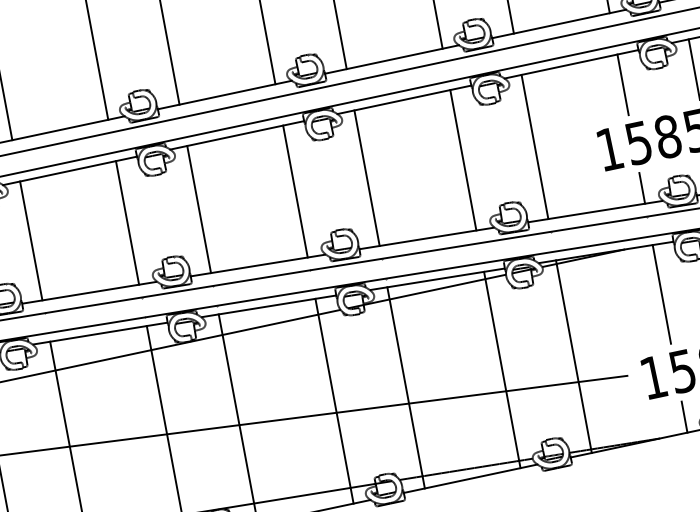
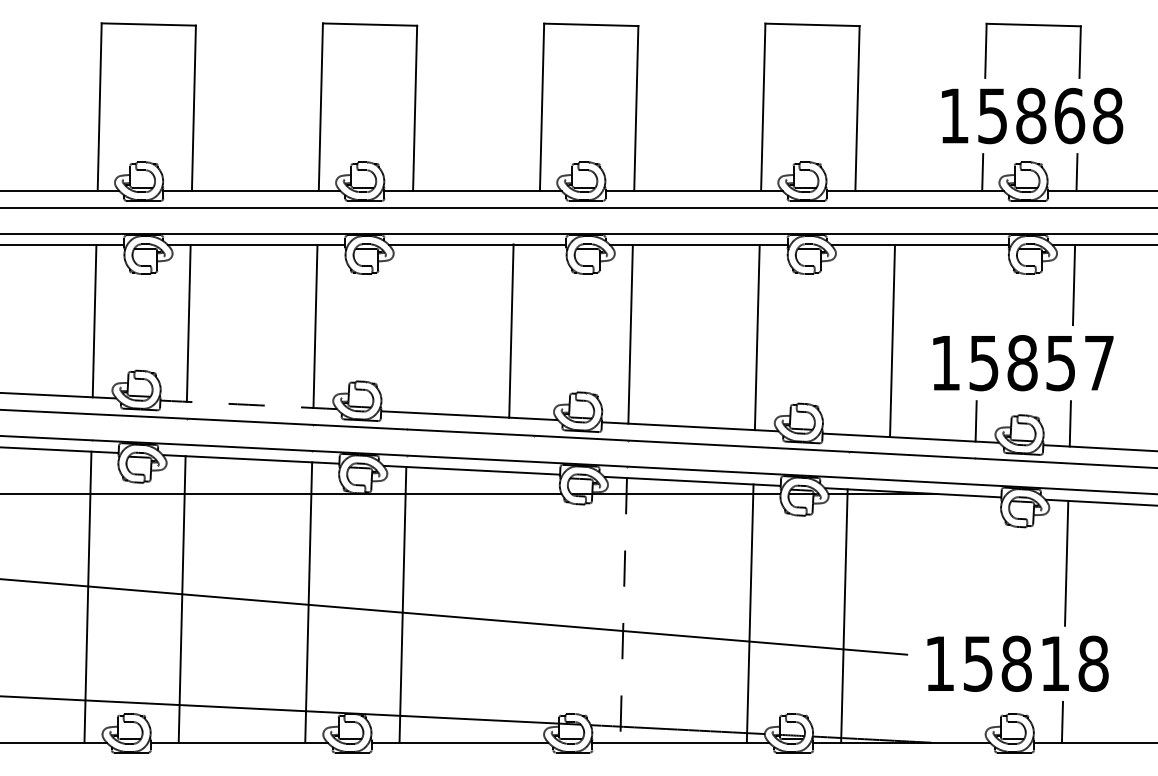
line: (622, 85) -> (979, 285), removed
line: (534, 146) -> (892, 340), moved
line: (295, 191) -> (511, 330), moved
line: (198, 209) -> (409, 328), removed
arc: (89, 292) -> (248, 404), solid -> dashed
line: (661, 294) -> (972, 560), removed
line: (406, 388) -> (623, 610), solid -> dashed
line: (334, 400) -> (529, 607), removed
line: (683, 416) -> (967, 721), removed

